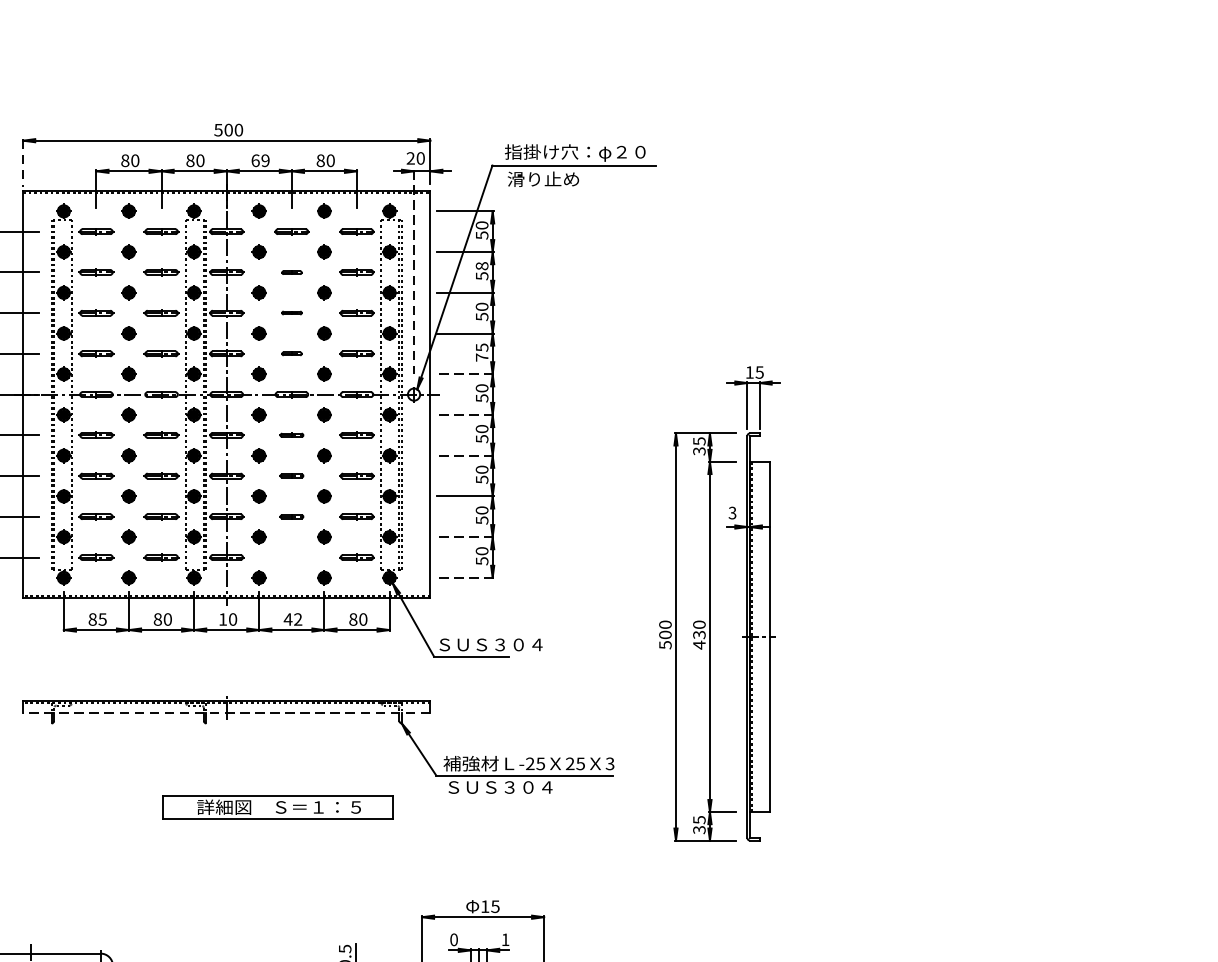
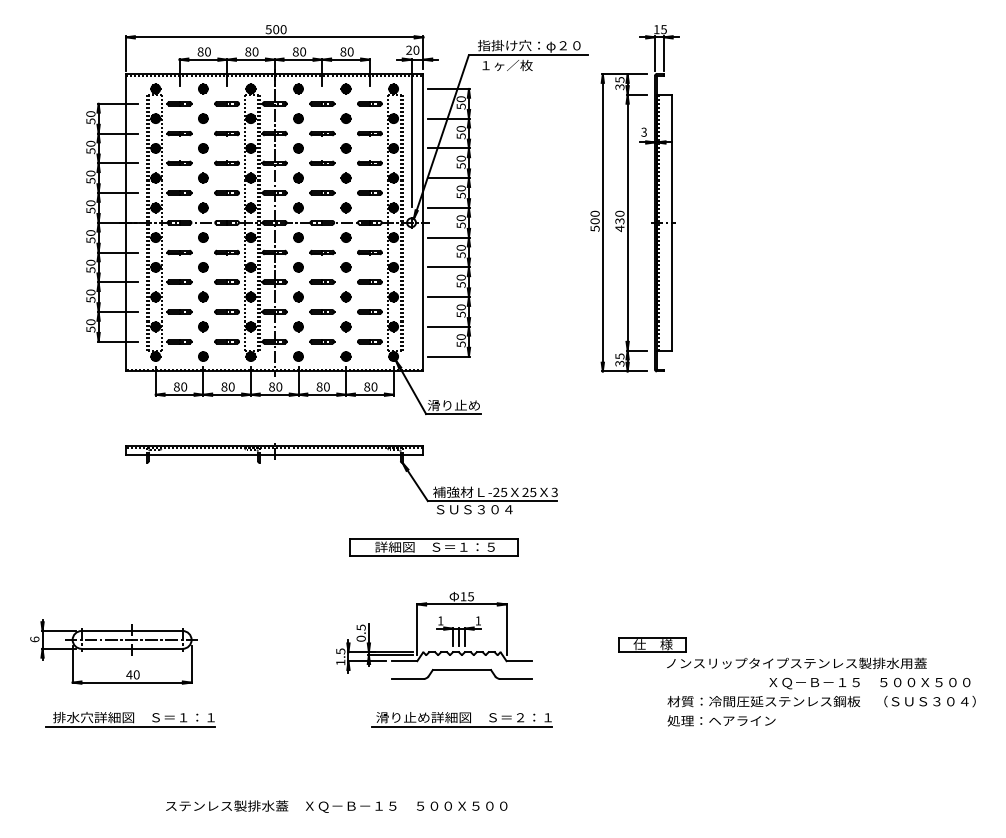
text: (259, 160) -> (298, 51), 69 -> 80
line: (23, 164) -> (126, 54), dashed -> solid
text: (544, 179) -> (506, 65), 滑り止め -> １ヶ／枚
text: (482, 265) -> (461, 128), 58 -> 50
part: (292, 272) -> (322, 133), size x1.67
line: (414, 272) -> (411, 133), dashed -> solid
part: (292, 312) -> (322, 162), size x1.67
text: (481, 351) -> (460, 191), 75 -> 50
part: (292, 353) -> (322, 192), size x1.67
line: (466, 373) -> (449, 207), dashed -> solid
line: (466, 414) -> (449, 237), dashed -> solid
part: (292, 435) -> (322, 252), size x1.43
line: (466, 455) -> (449, 267), dashed -> solid
part: (292, 475) -> (322, 281), size x1.43
part: (292, 516) -> (322, 311), size x1.43
line: (466, 536) -> (449, 326), dashed -> solid
part: (292, 557) -> (322, 341), added
line: (466, 577) -> (449, 356), dashed -> solid
part: (719, 603) -> (634, 198), moved
text: (103, 618) -> (184, 386), 85 -> 80
text: (222, 618) -> (271, 386), 10 -> 80
text: (292, 618) -> (322, 386), 42 -> 80
text: (489, 643) -> (466, 404), ＳＵＳ３０４ -> 滑り止め
line: (226, 713) -> (274, 455), dashed -> solid
part: (277, 807) -> (433, 547), moved
text: (453, 939) -> (440, 620), 0 -> 1

